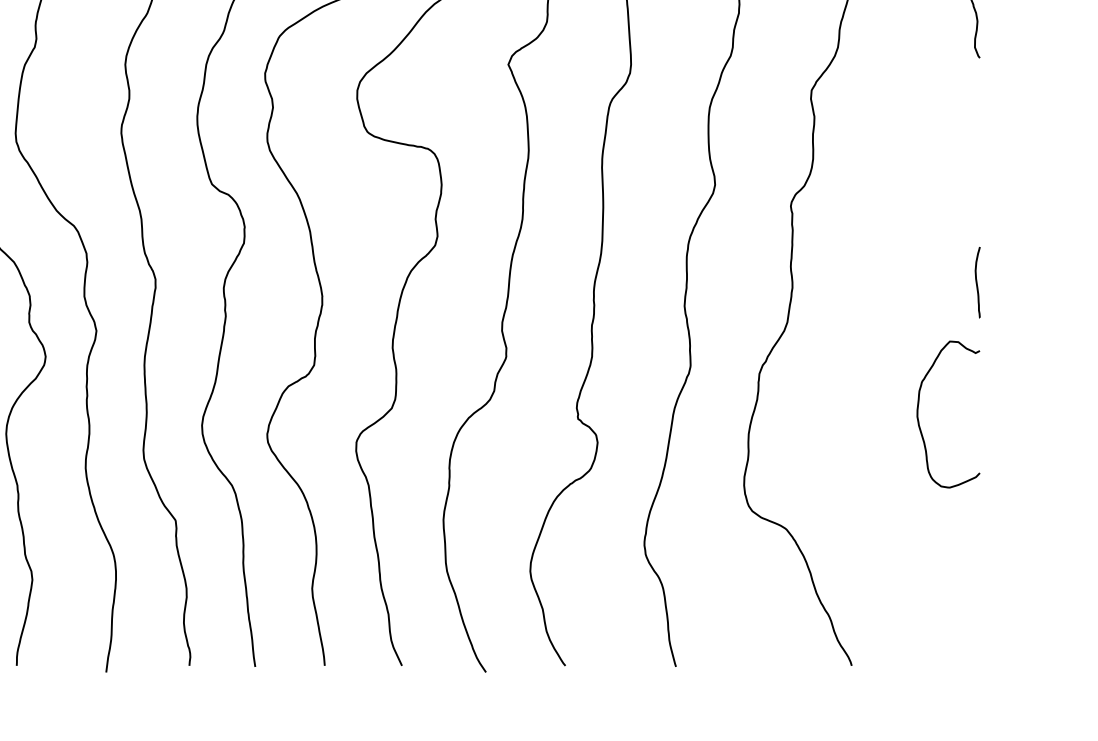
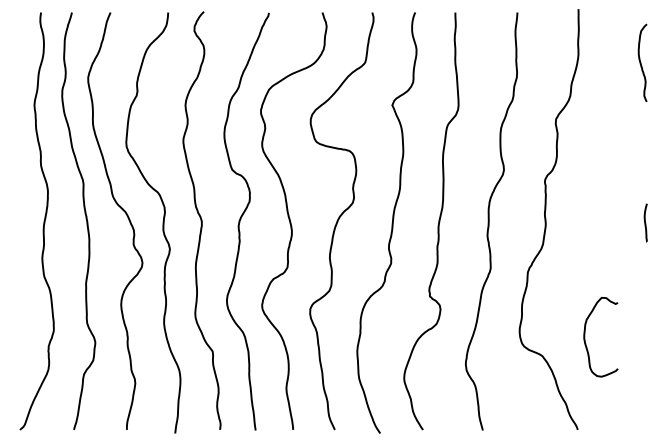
curve: (919, 415) -> (585, 337), moved

